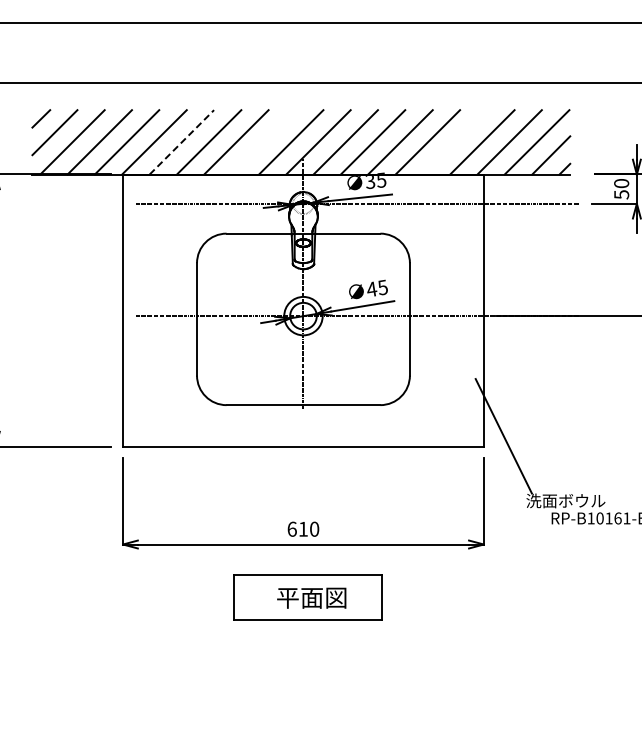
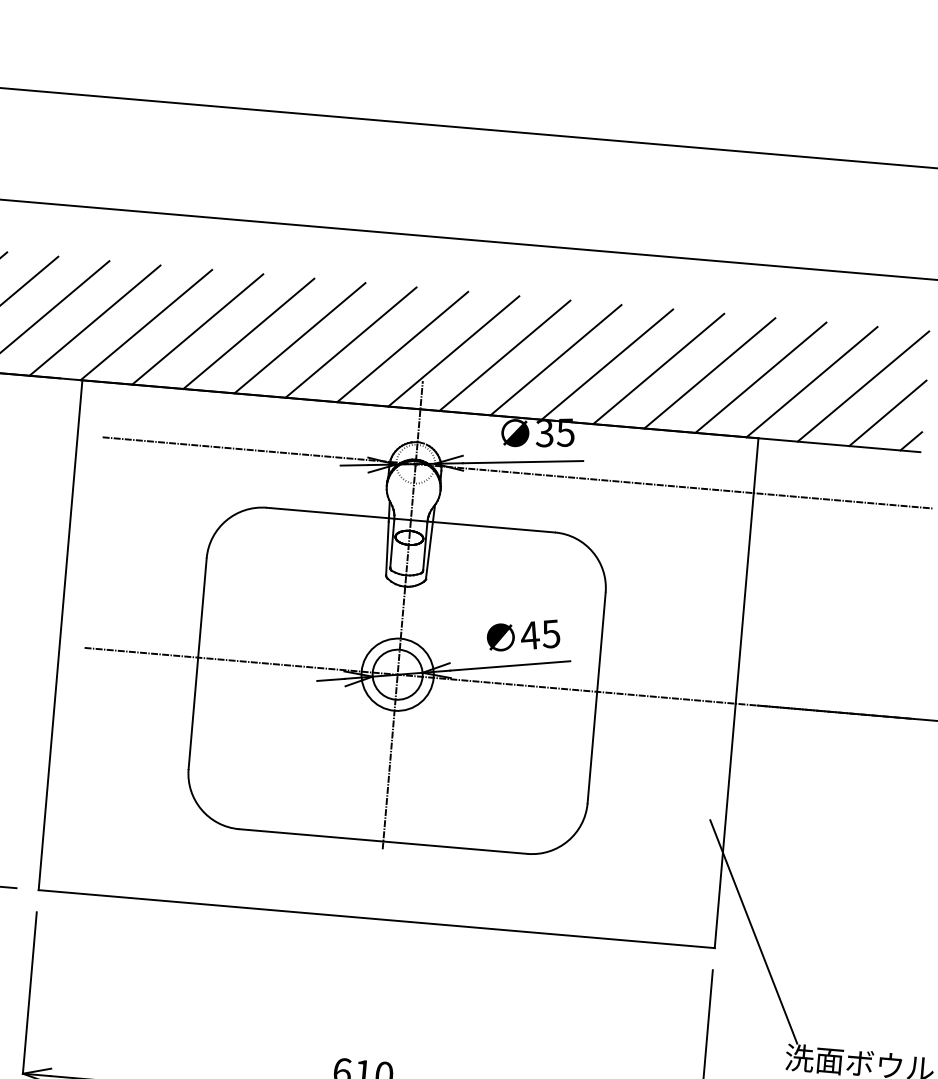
line: (181, 142) -> (196, 329), dashed -> solid
line: (263, 142) -> (350, 342), added
line: (454, 142) -> (708, 373), added

